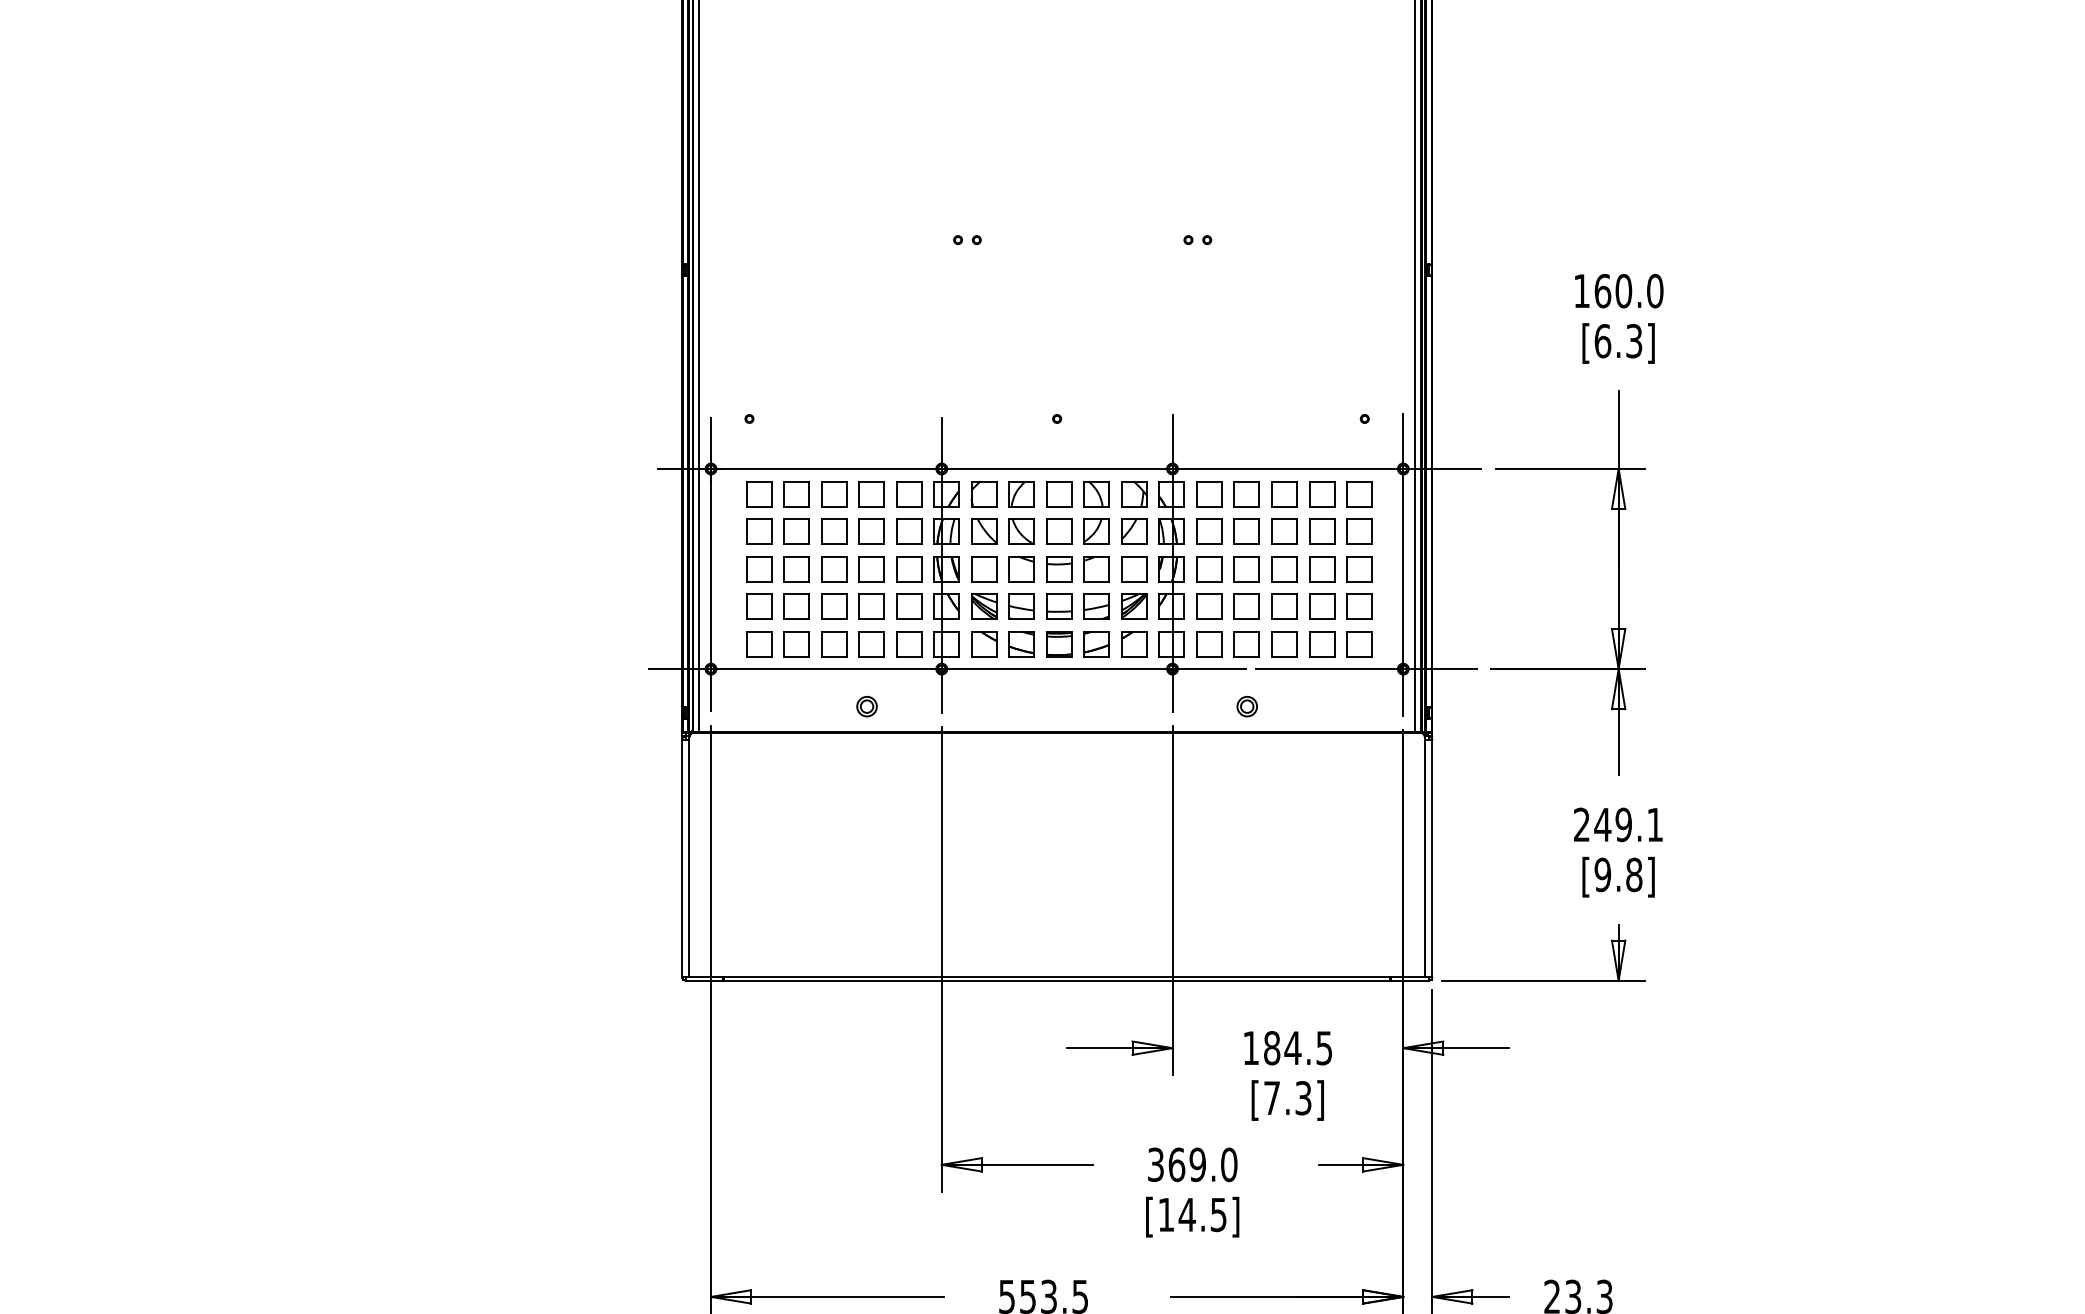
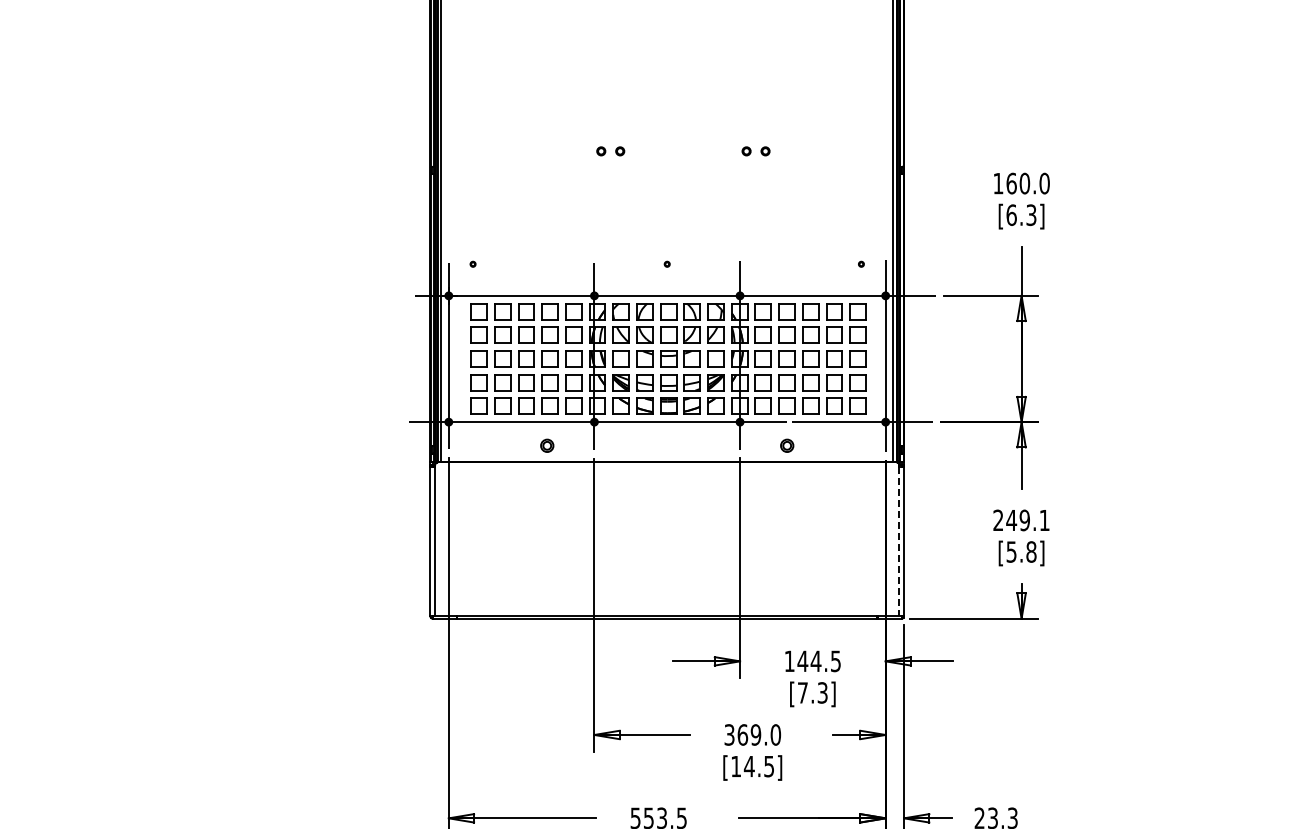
part: (967, 240) -> (610, 151), size x1.6
part: (1196, 240) -> (755, 151), size x1.6
line: (1425, 858) -> (899, 541), solid -> dashed
text: (1602, 874) -> (1011, 551), [9.8] -> [5.8]
text: (1271, 1048) -> (802, 661), 184.5 -> 144.5

